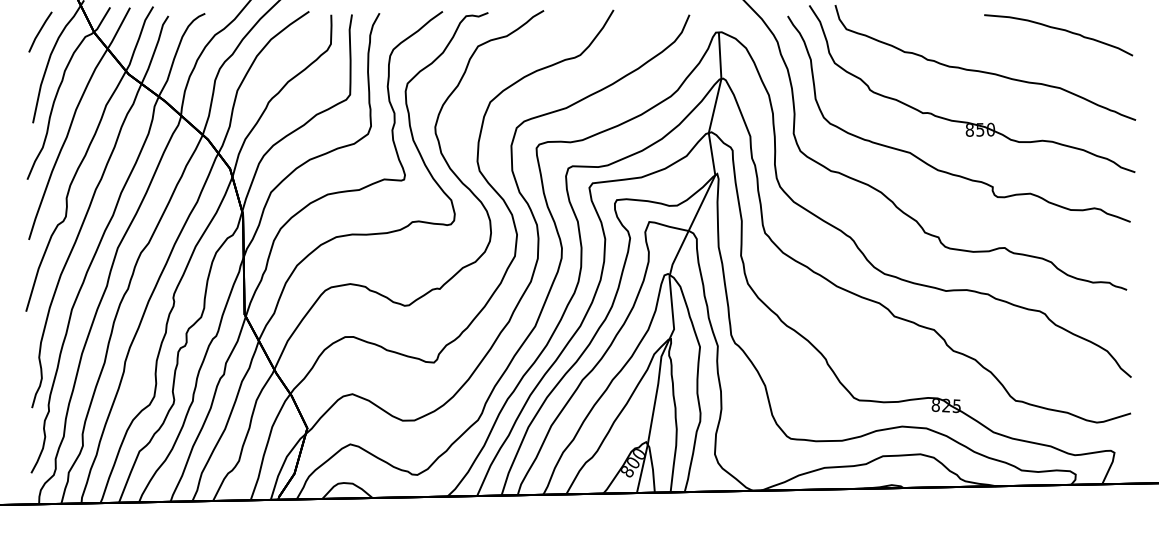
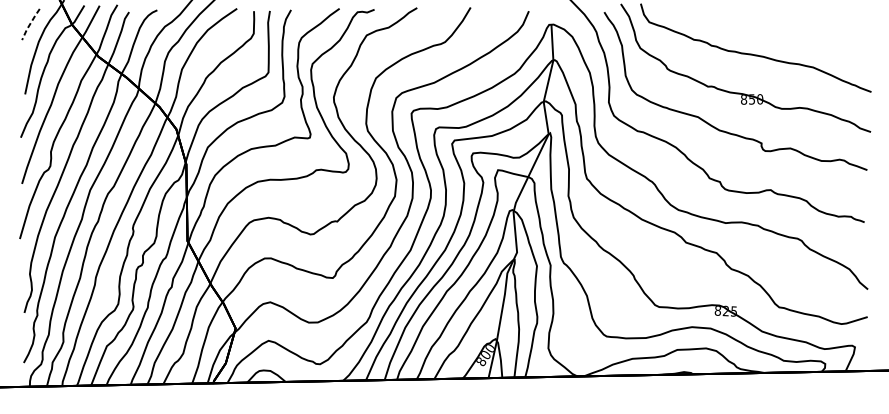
curve: (1060, 30) -> (813, 23), removed
line: (39, 31) -> (30, 23), solid -> dashed

